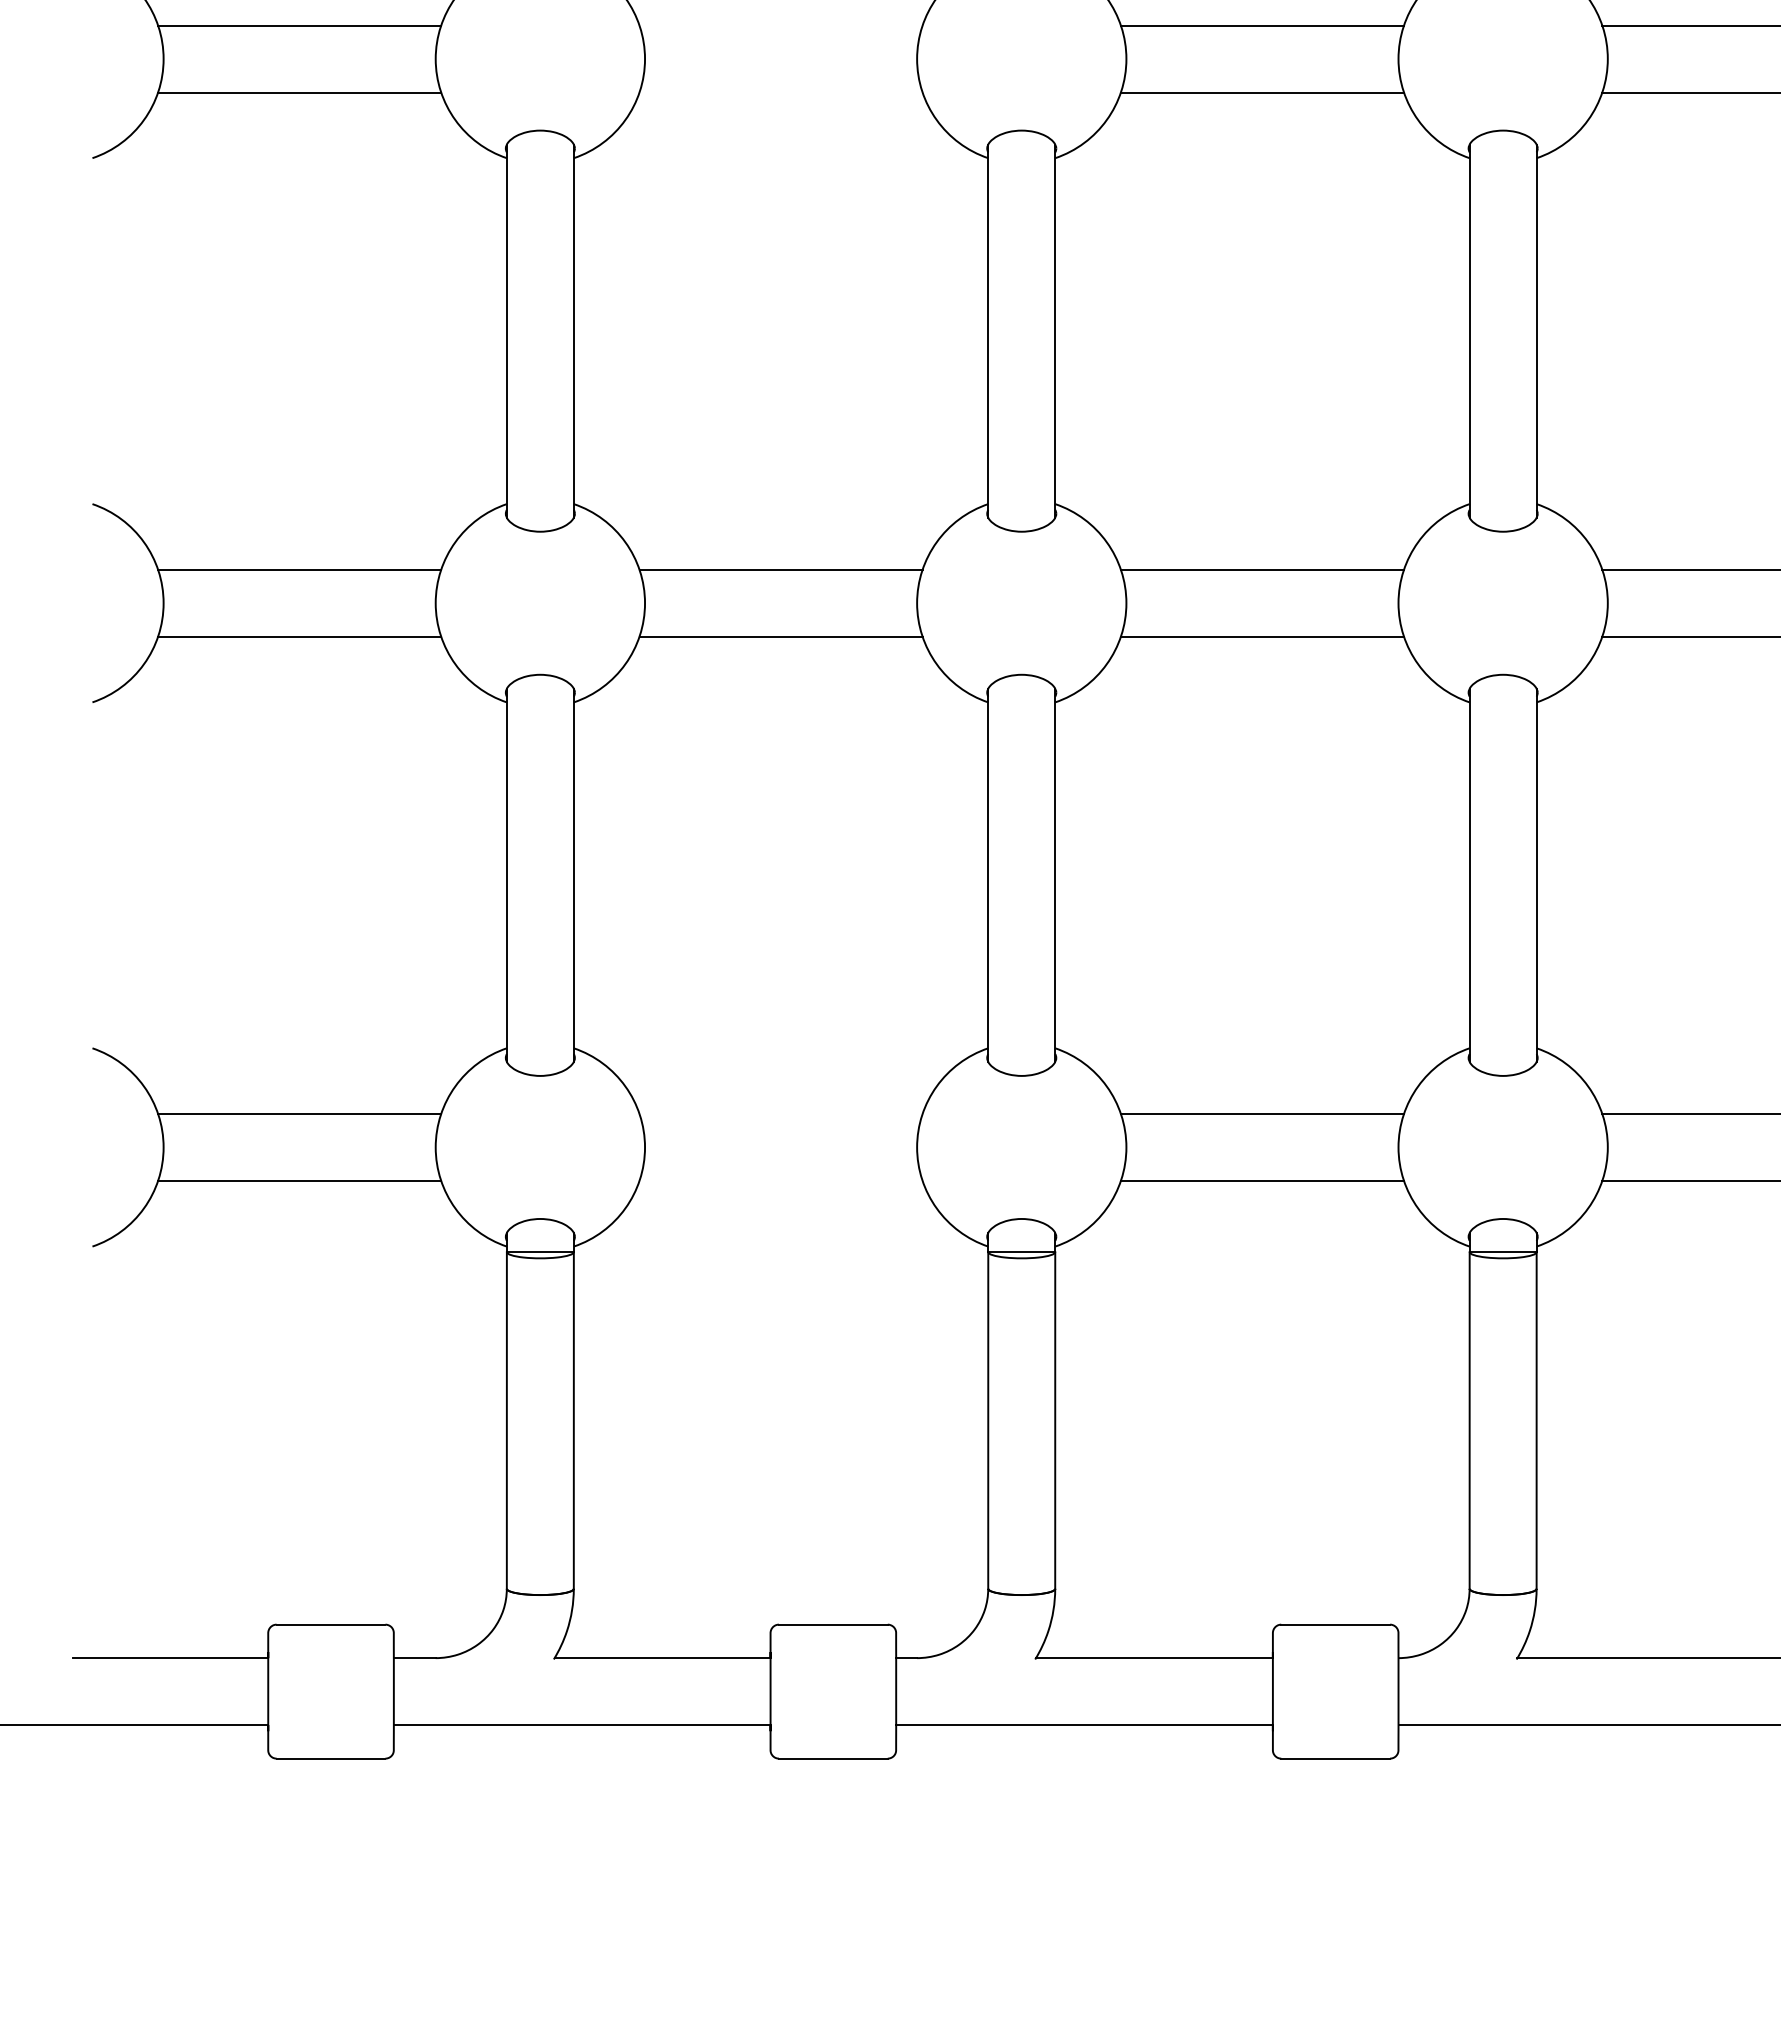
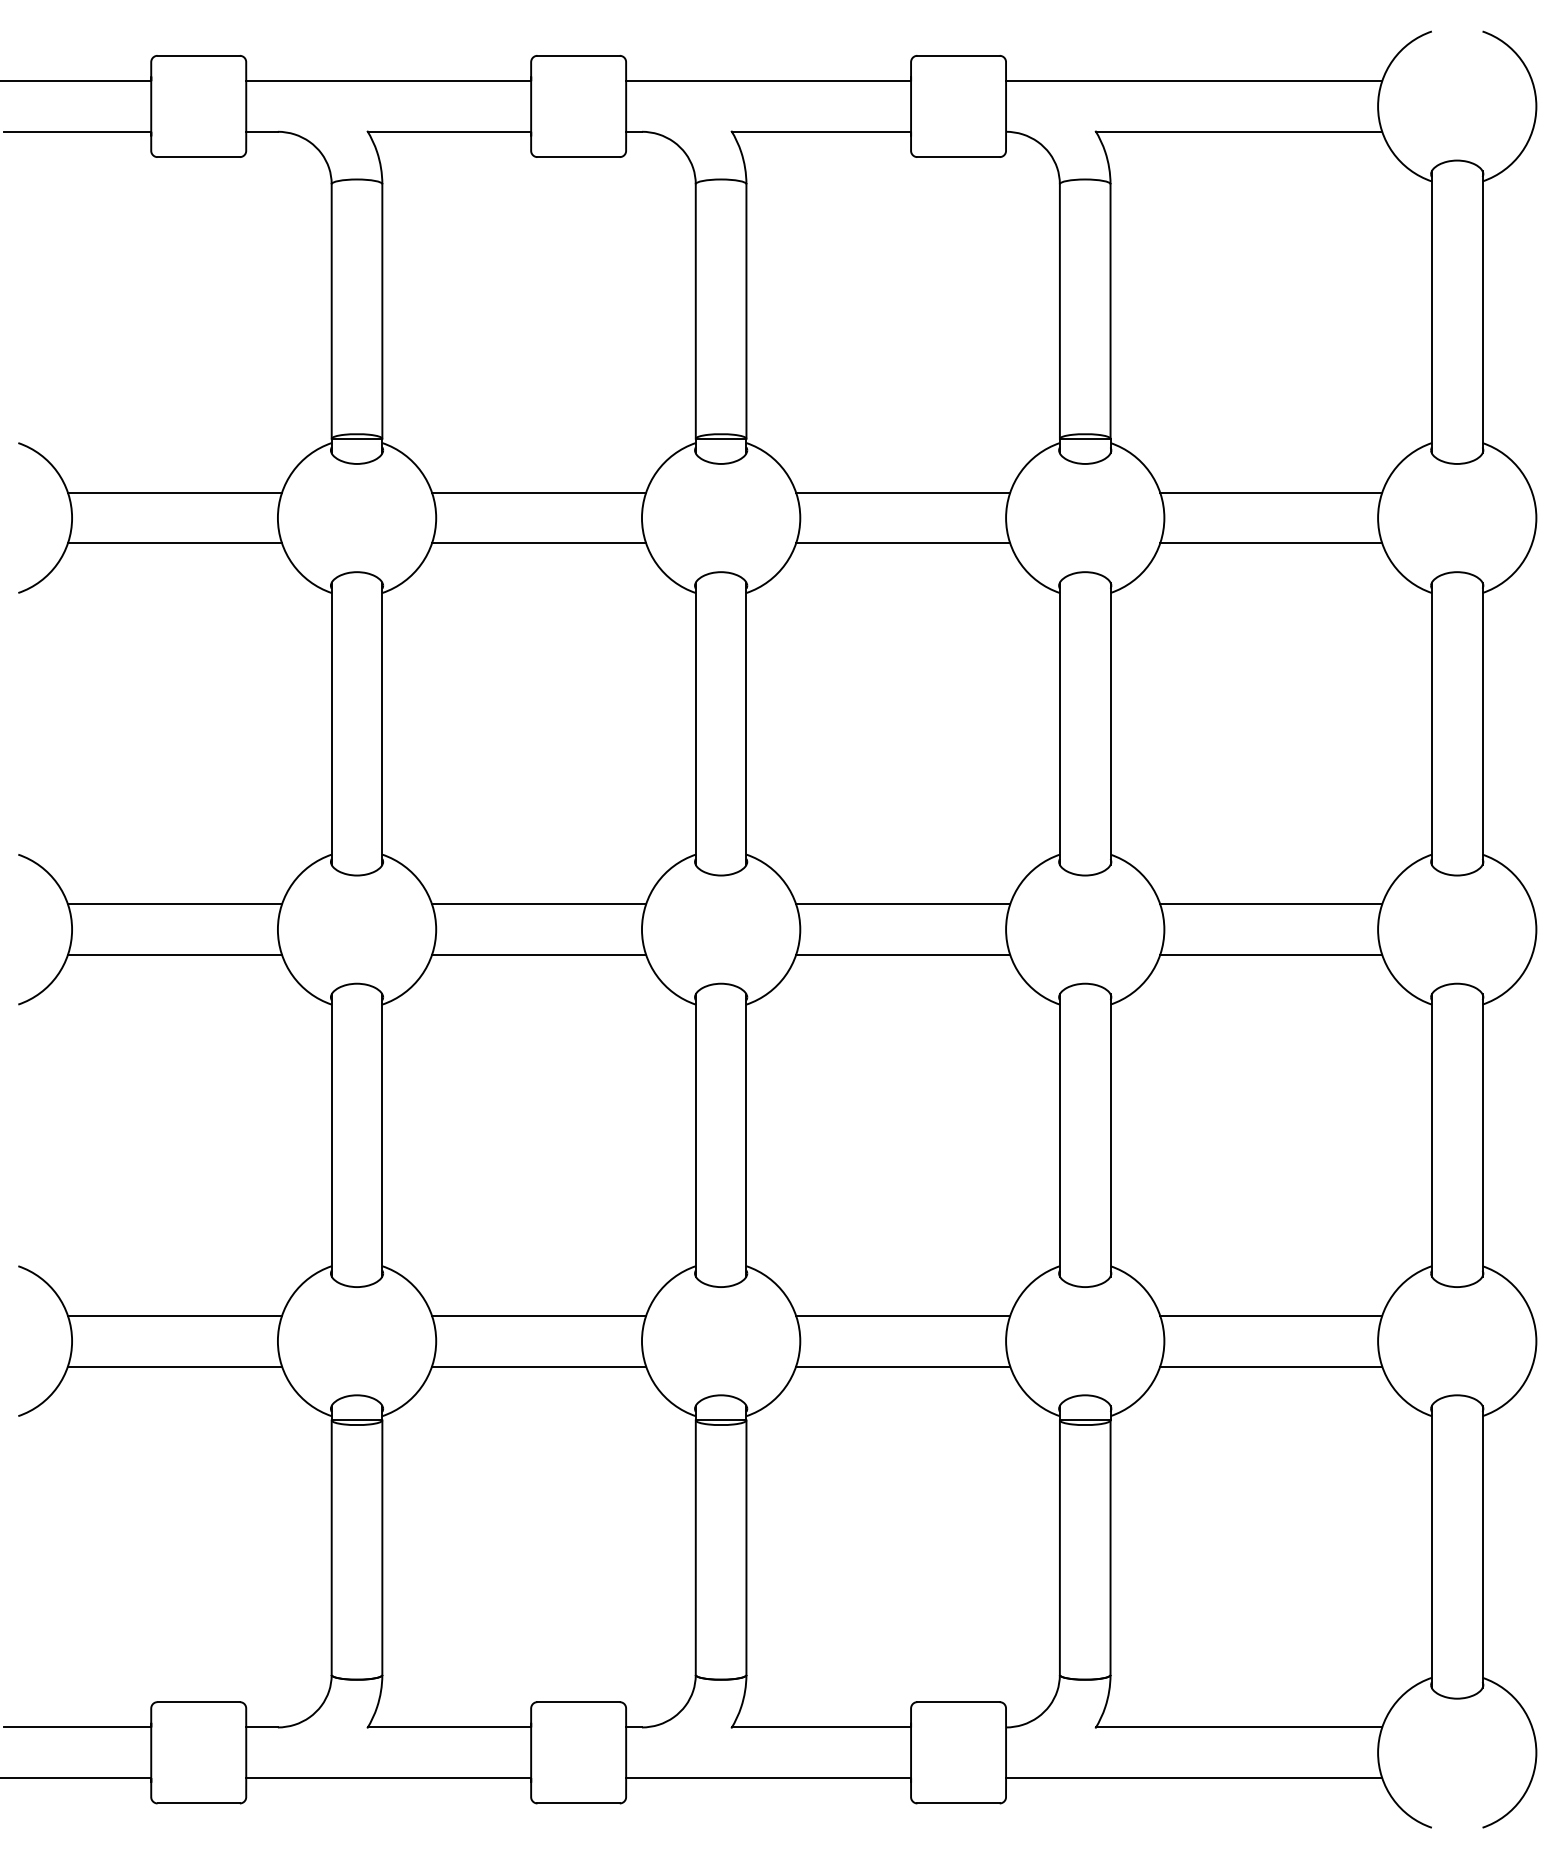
line: (781, 25) -> (539, 492), added
line: (781, 92) -> (539, 543), added
line: (781, 1113) -> (539, 1315), added
line: (781, 1180) -> (539, 1366), added

